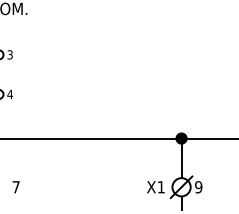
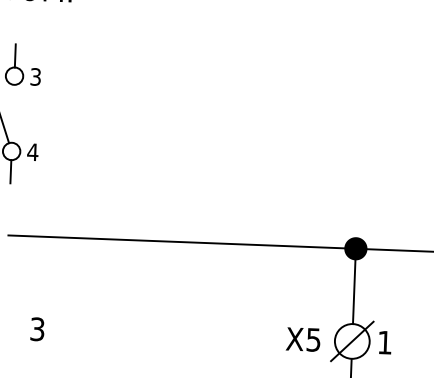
text: (15, 187) -> (36, 329), 7 -> 3
text: (160, 187) -> (312, 340), X1 -> X5
text: (198, 187) -> (384, 343), 9 -> 1

